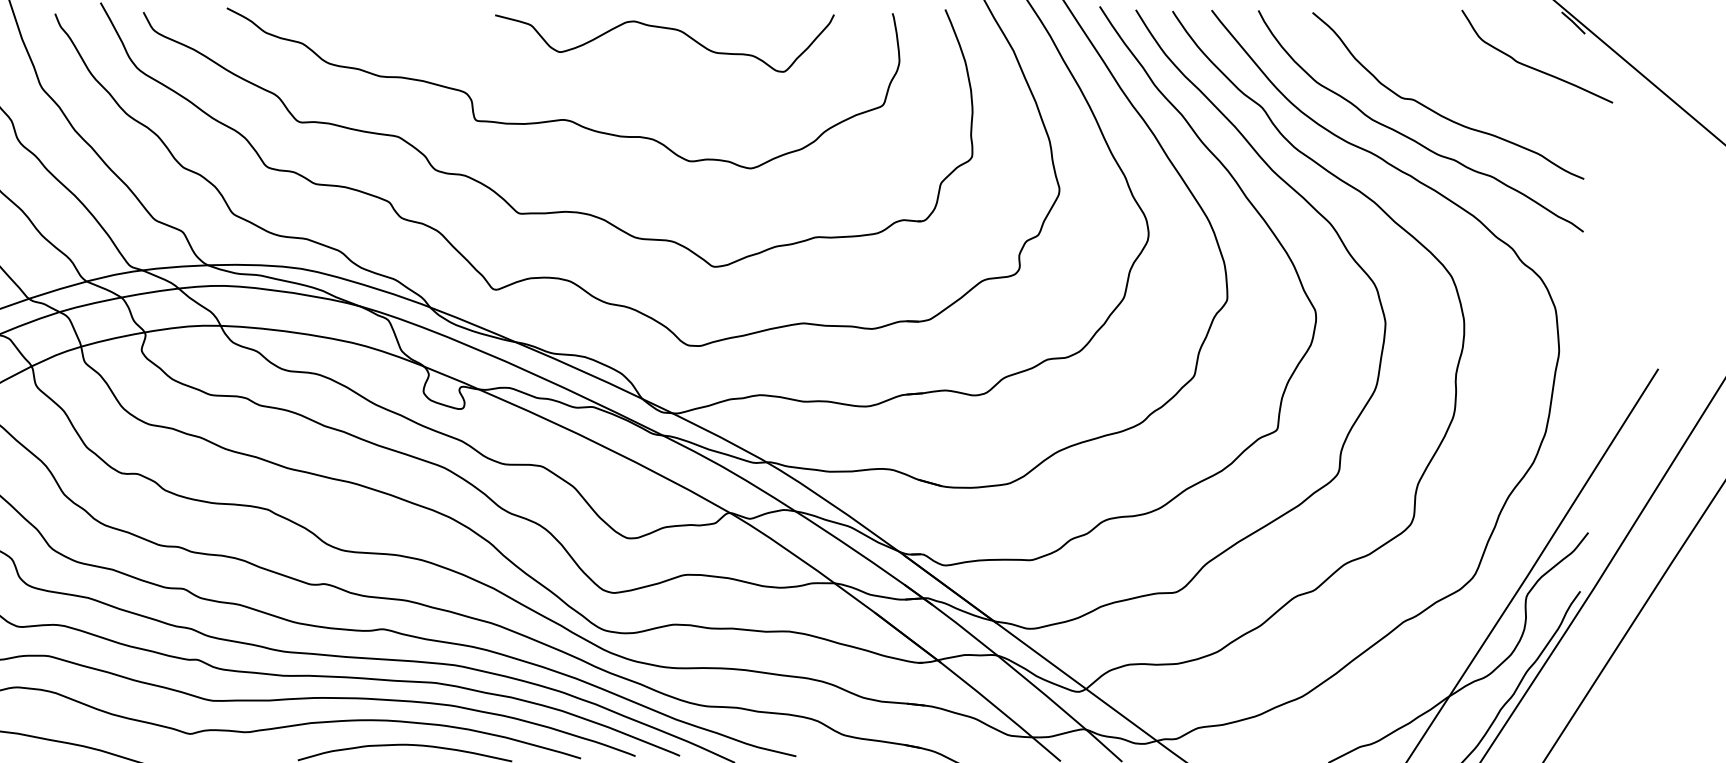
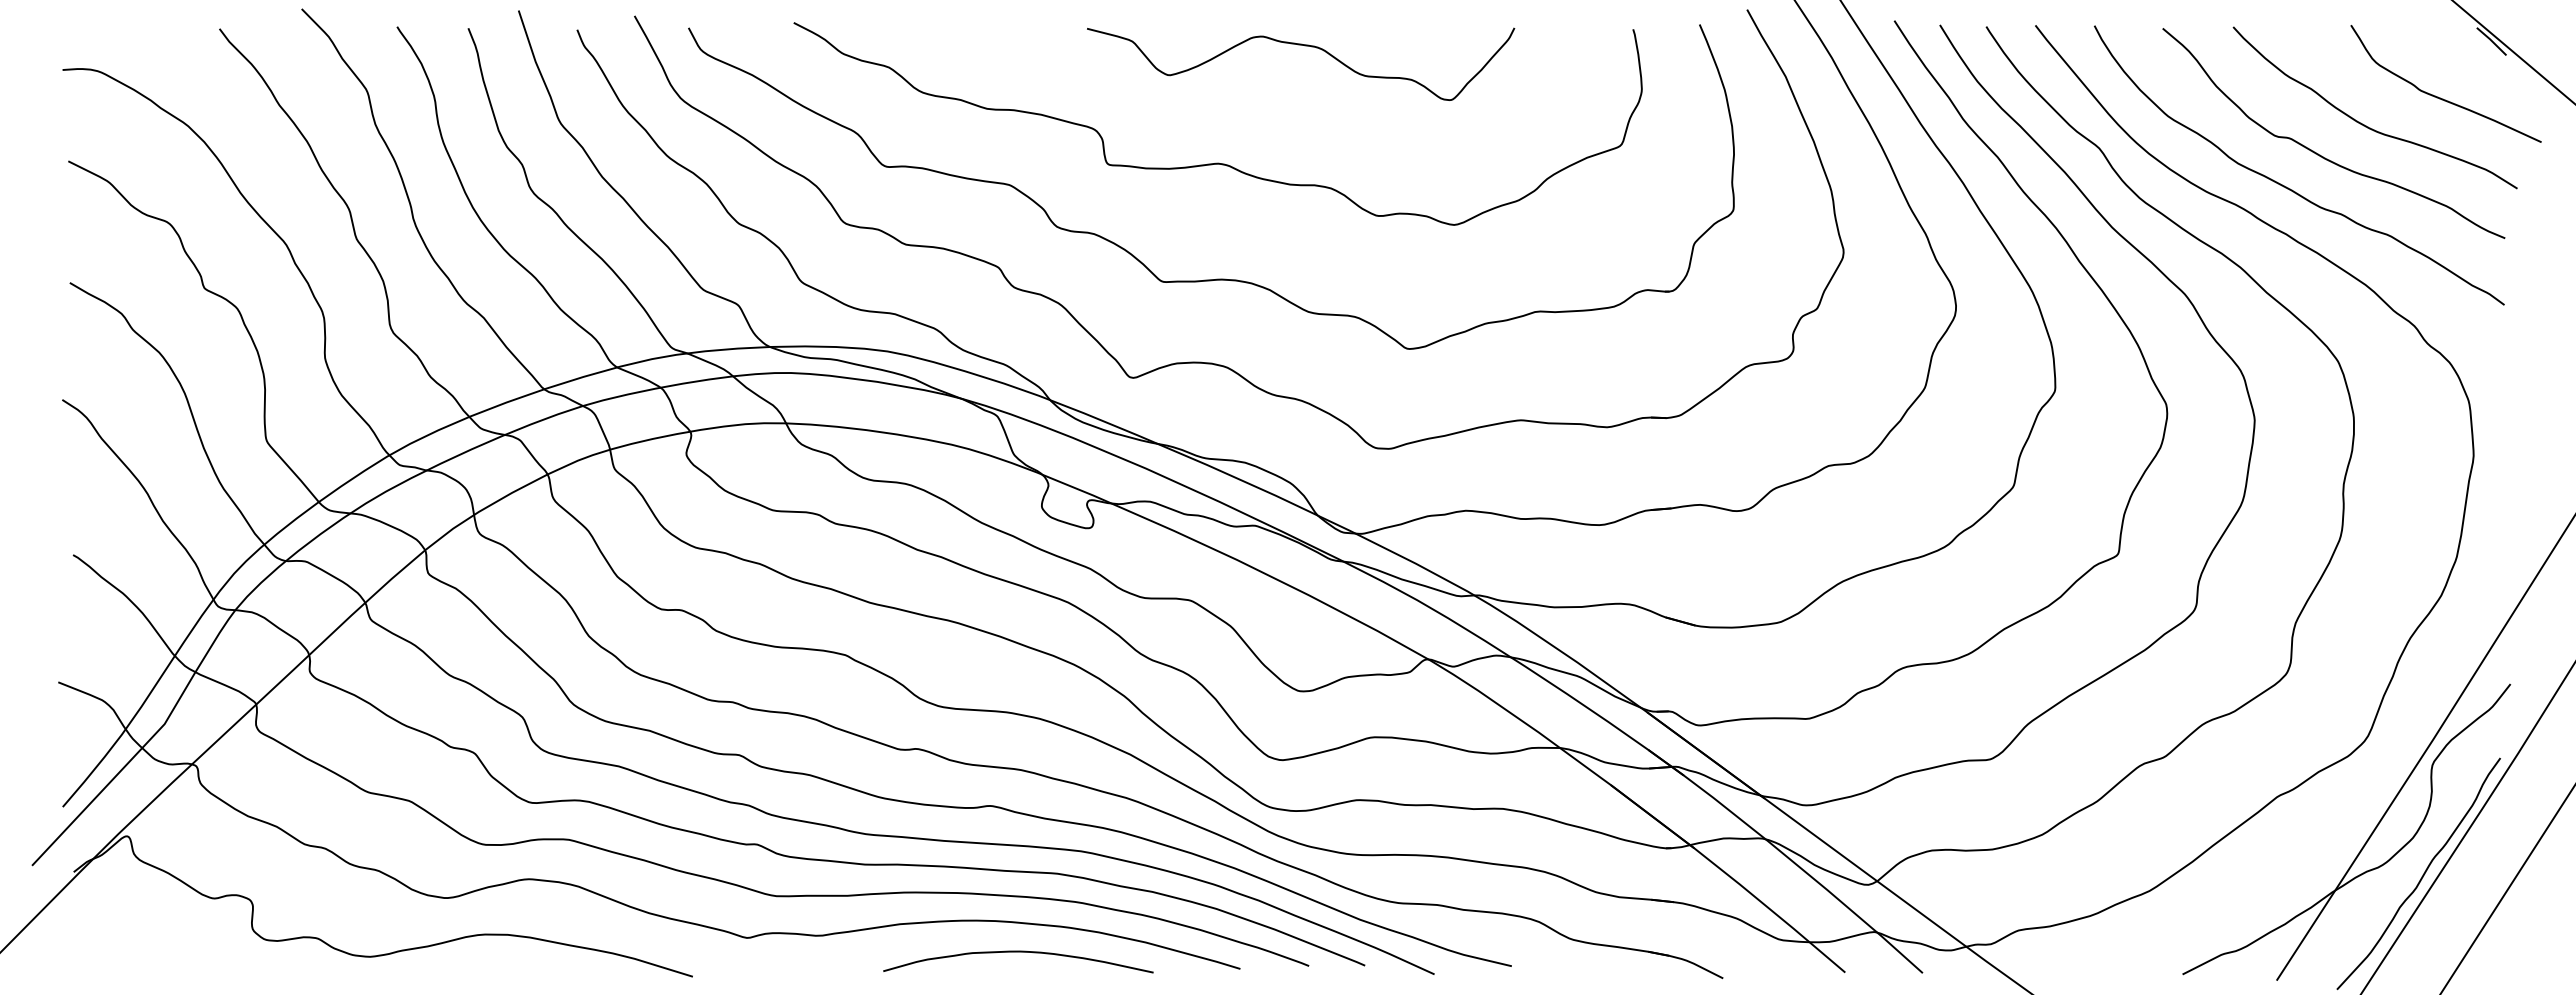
curve: (667, 29) -> (1304, 46), moved
curve: (1474, 89) -> (2366, 125), added

